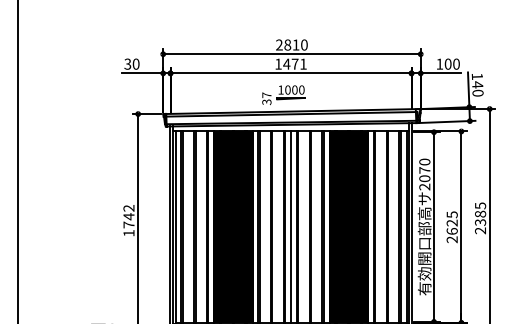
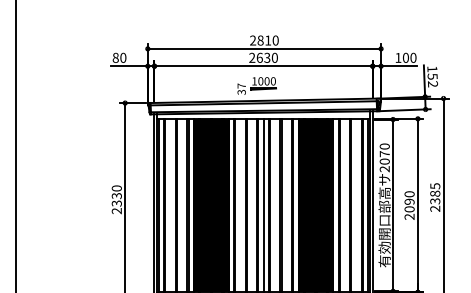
text: (127, 63) -> (115, 57), 30 -> 80
text: (290, 63) -> (263, 57), 1471 -> 2630
text: (477, 89) -> (432, 80), 140 -> 152
text: (128, 220) -> (116, 199), 1742 -> 2330
text: (452, 222) -> (409, 201), 2625 -> 2090

